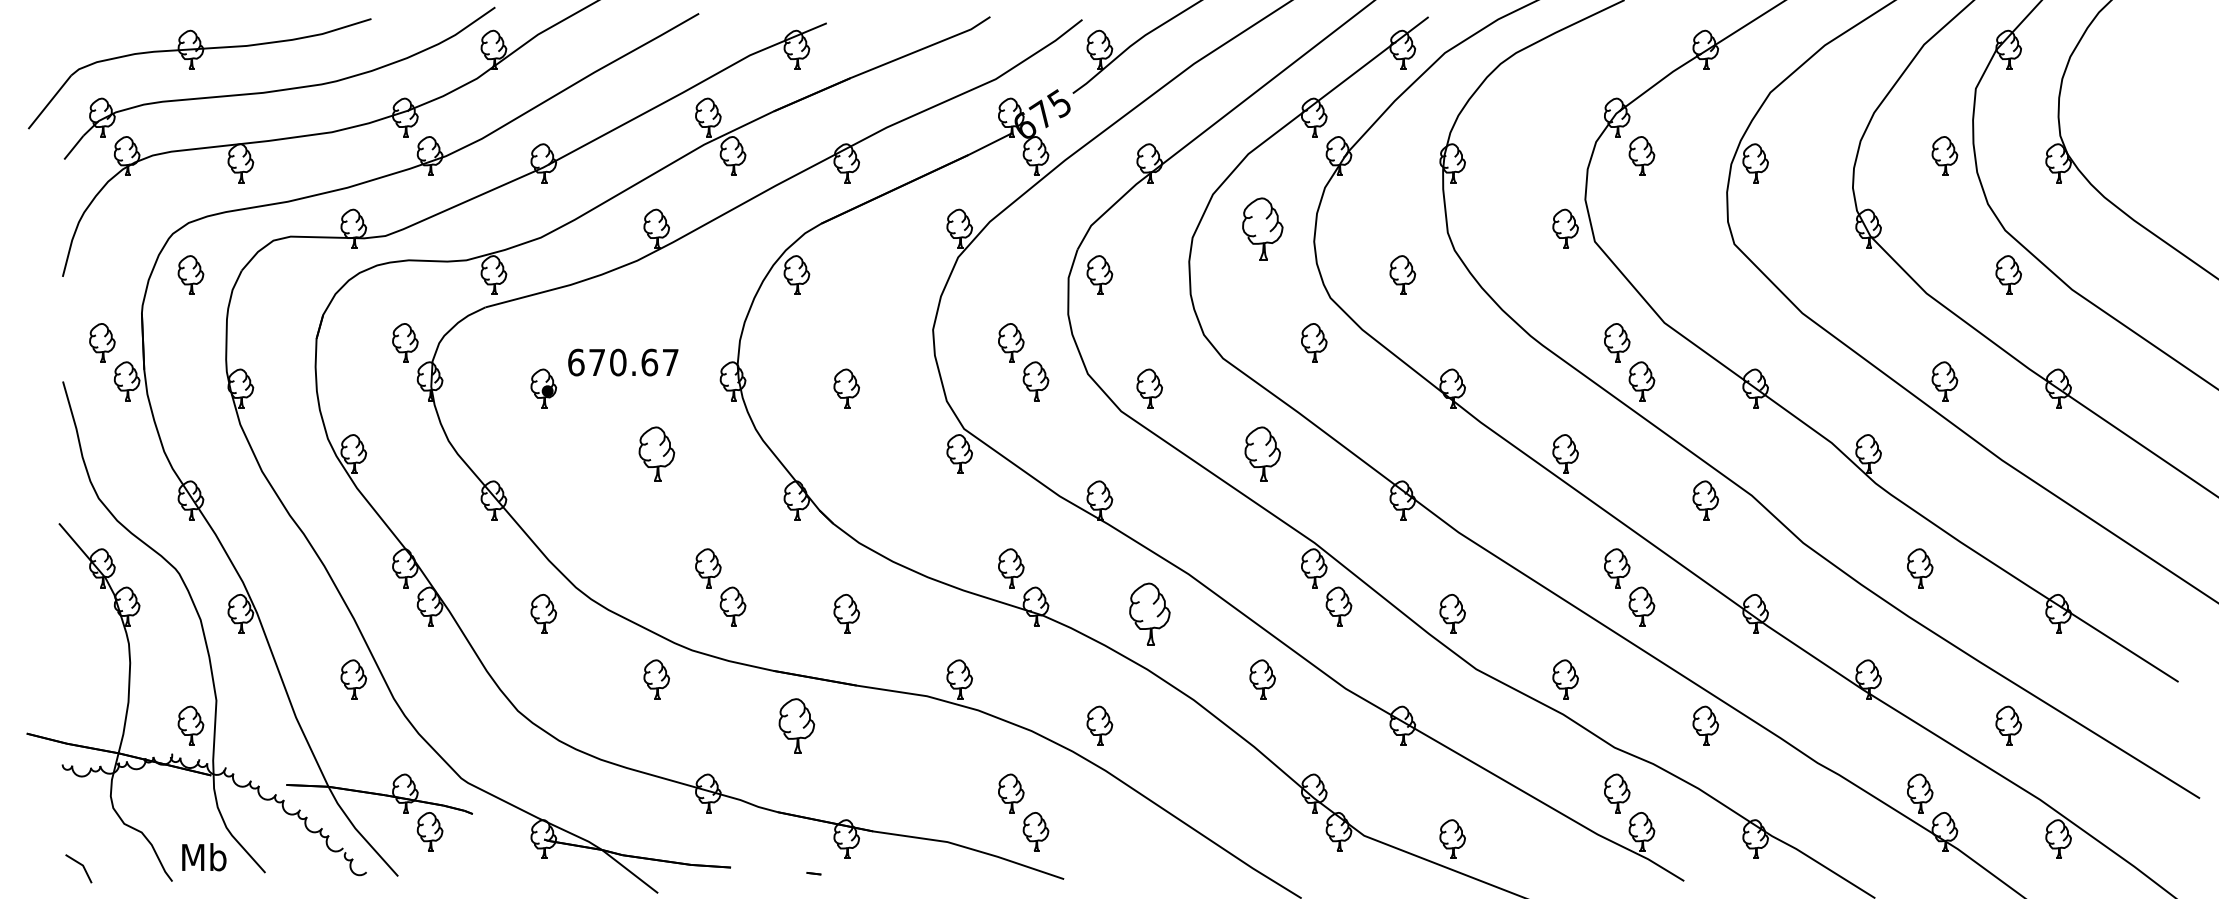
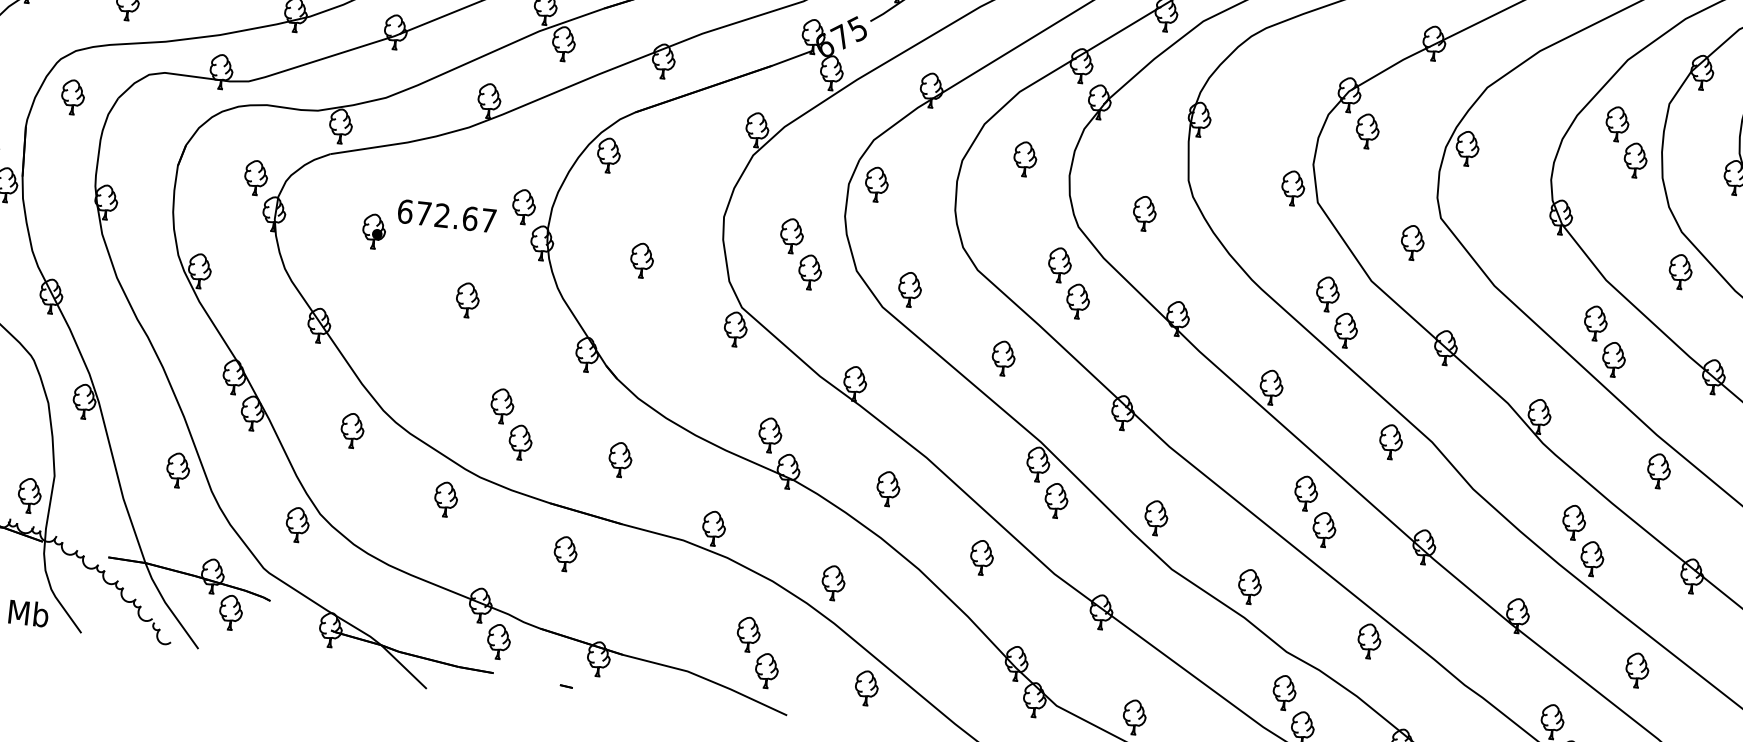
part: (1920, 117) -> (1617, 124), added
part: (1262, 228) -> (1025, 159), size x0.62
part: (1705, 274) -> (1412, 242), added
part: (708, 342) -> (524, 206), added
part: (1920, 342) -> (1596, 323), added
text: (618, 362) -> (442, 215), 670.67 -> 672.67
part: (1338, 381) -> (1077, 301), added
part: (656, 453) -> (467, 299), size x0.71
part: (1262, 453) -> (1003, 358), size x0.71
part: (2008, 500) -> (1658, 471), added
part: (1944, 606) -> (1591, 558), added
part: (1149, 613) -> (888, 488), size x0.62
part: (493, 725) -> (297, 524), added
part: (796, 725) -> (565, 553), size x0.71
part: (732, 831) -> (498, 641), added
part: (1149, 838) -> (866, 687), added

